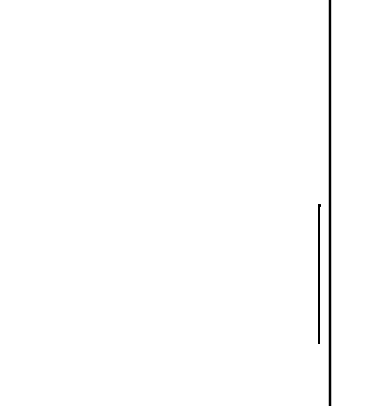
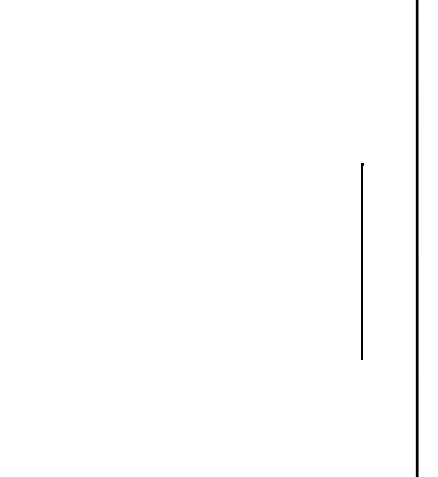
line: (319, 273) -> (362, 260), moved

